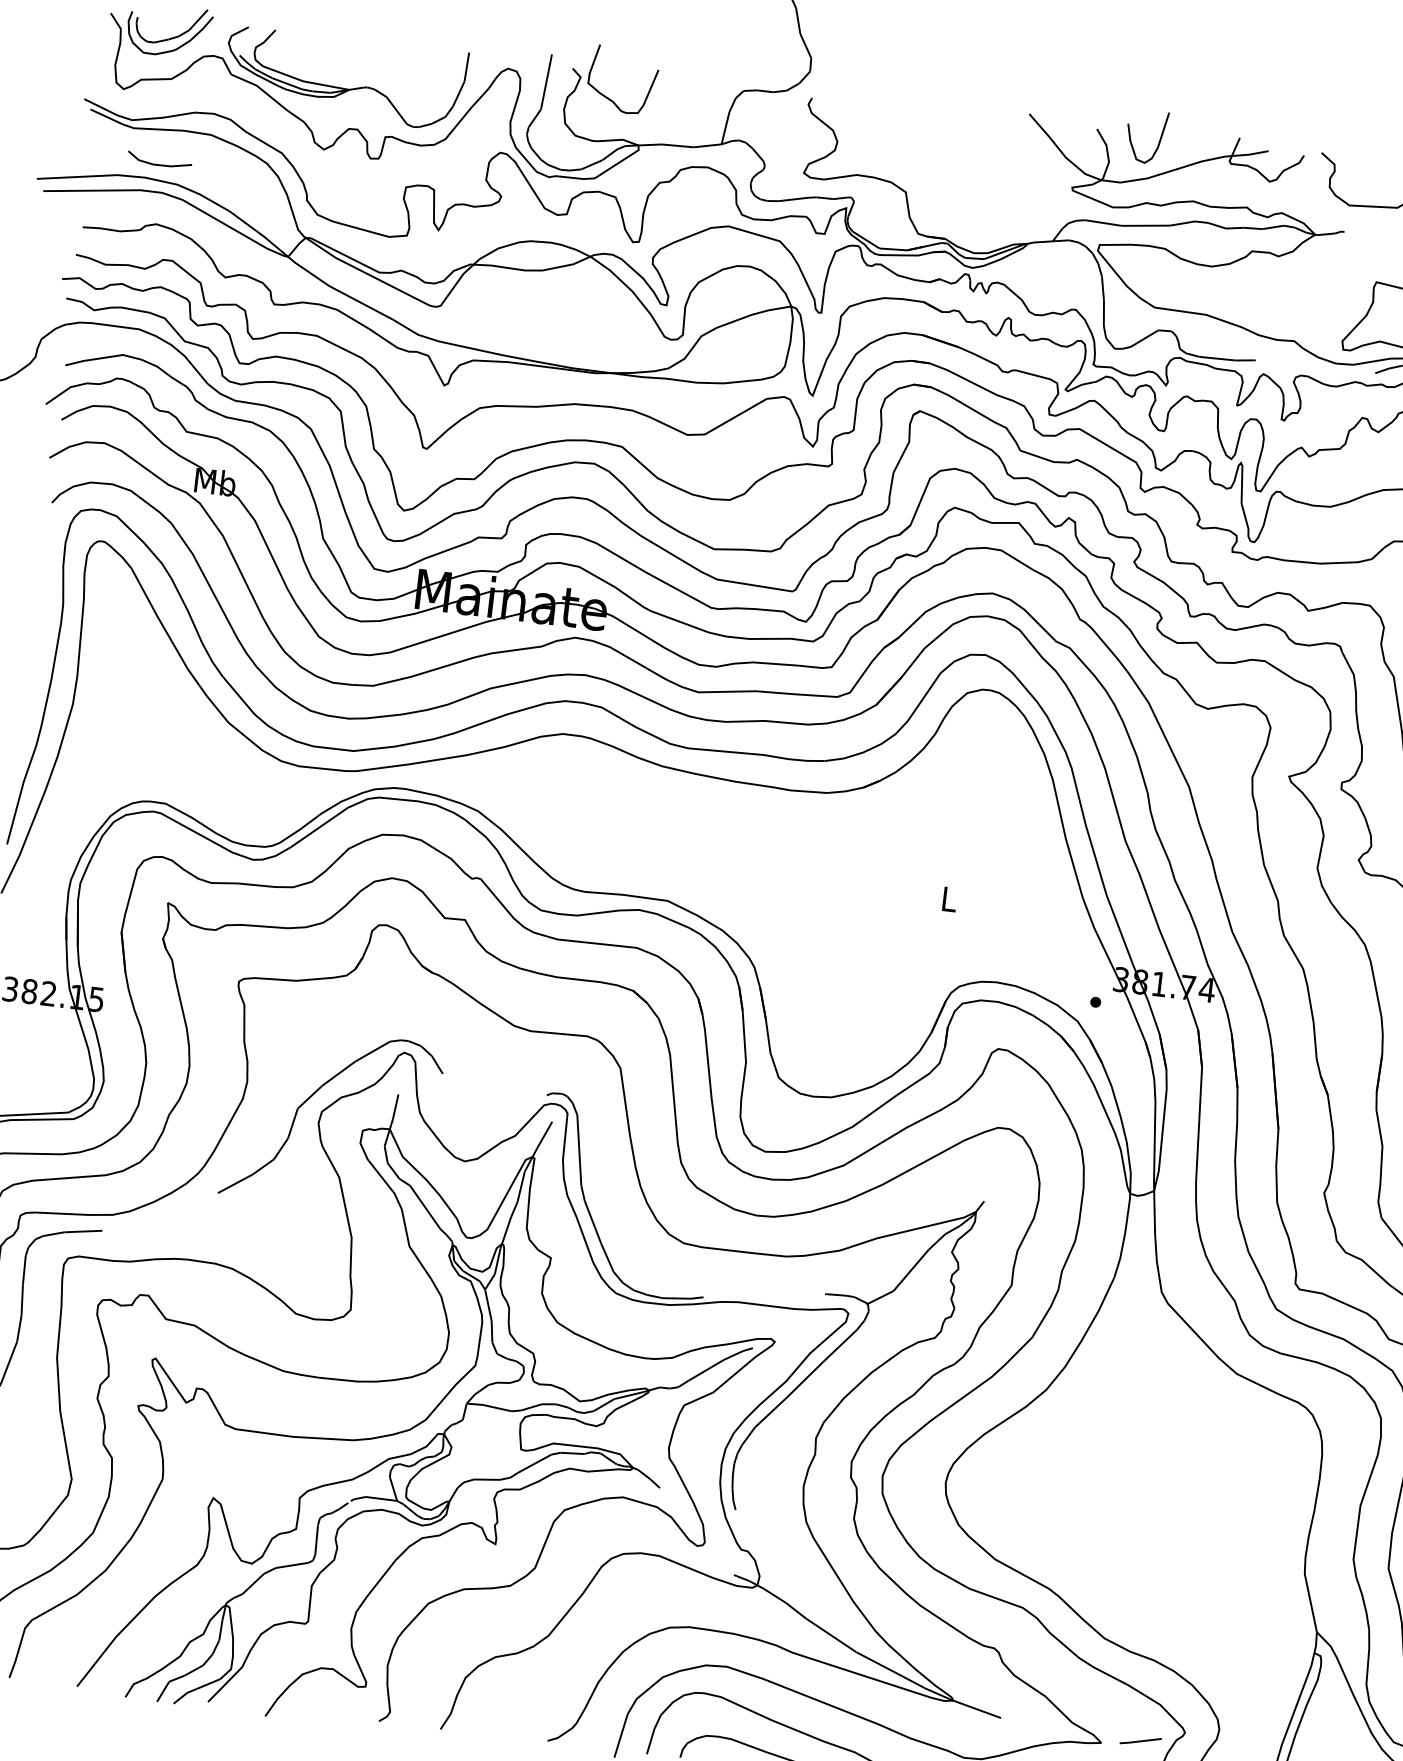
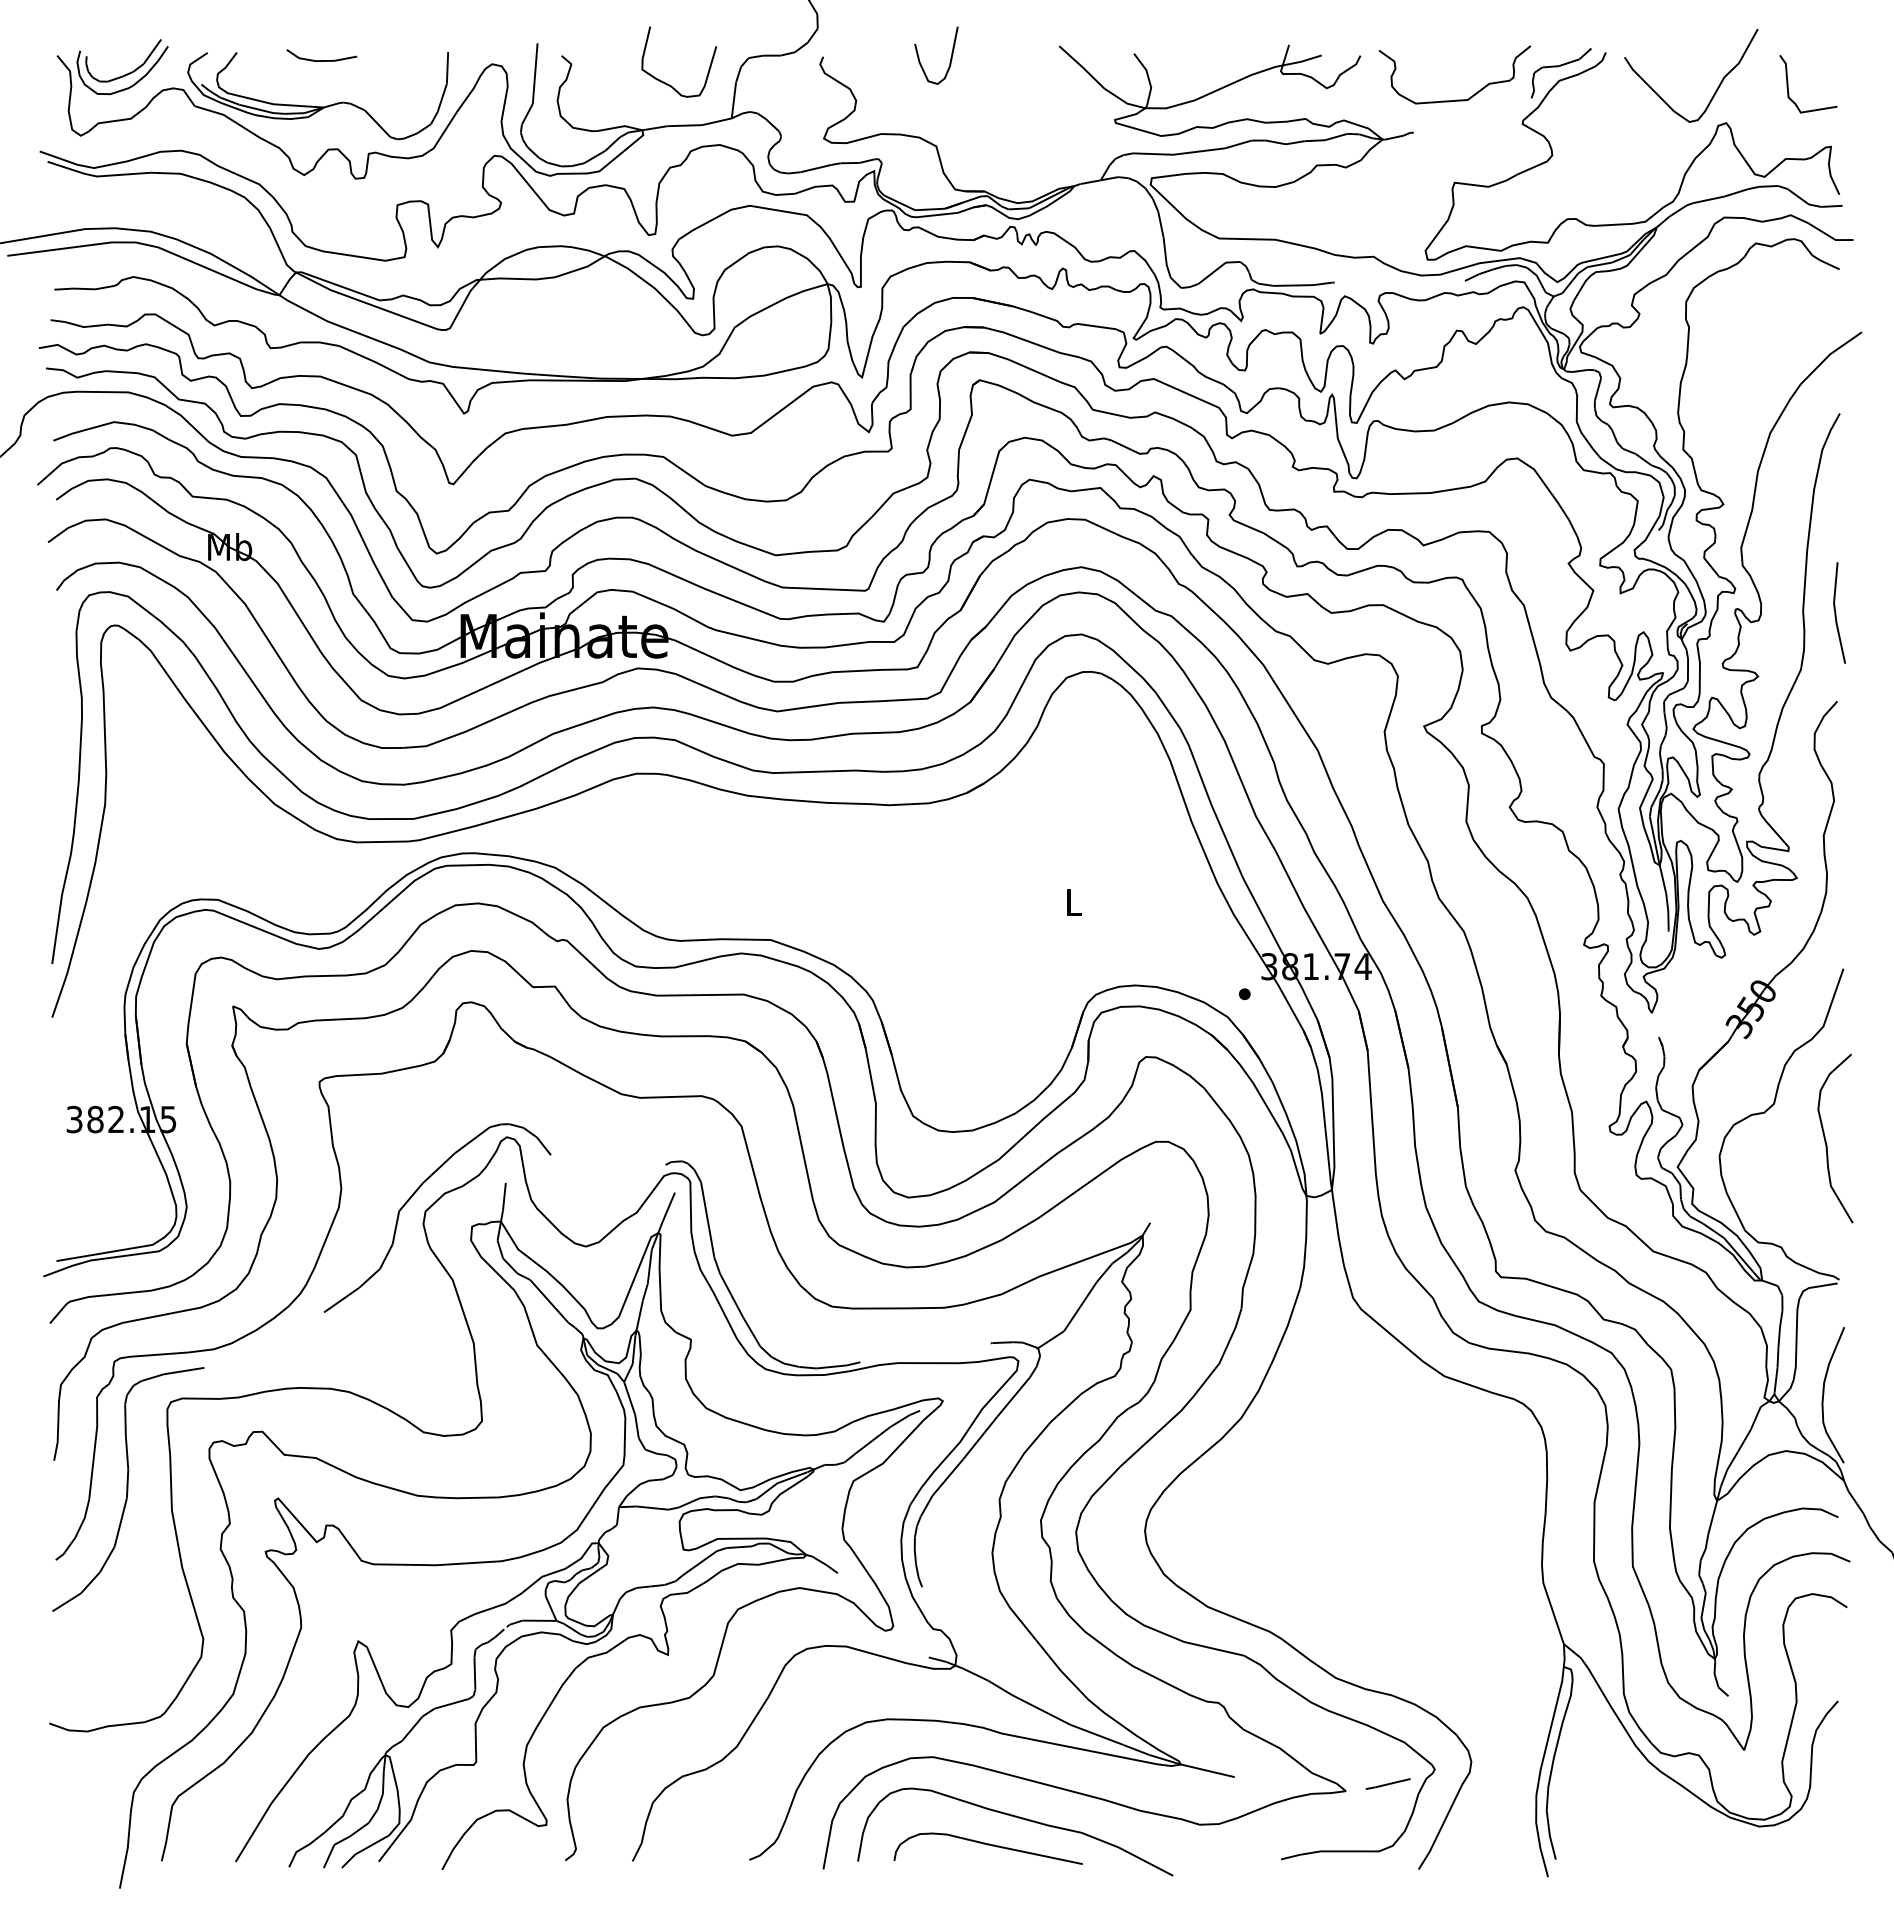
curve: (609, 98) -> (667, 83), moved
curve: (1159, 139) -> (950, 57), moved
line: (158, 164) -> (321, 60), moved

